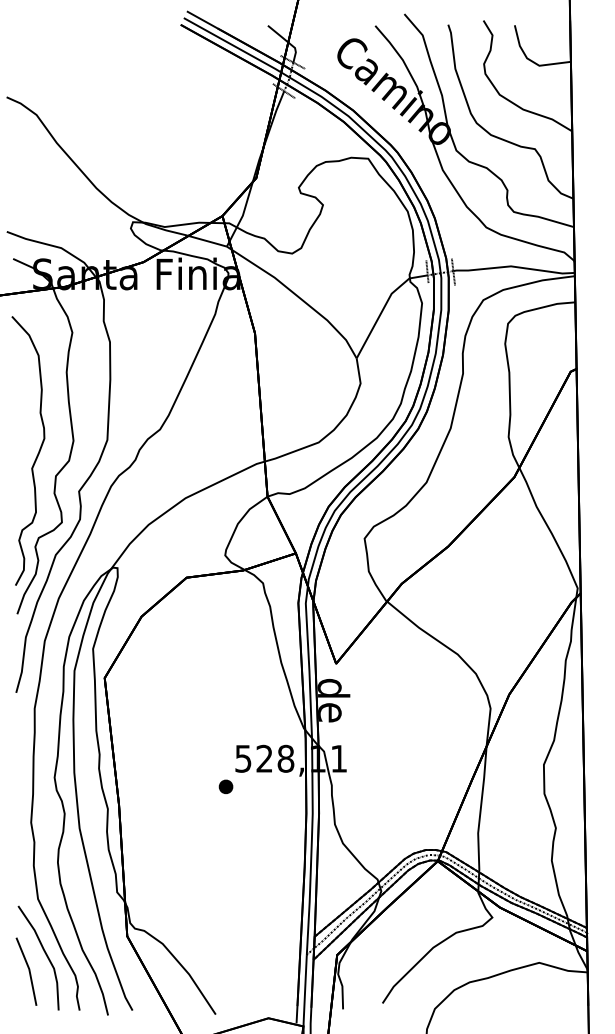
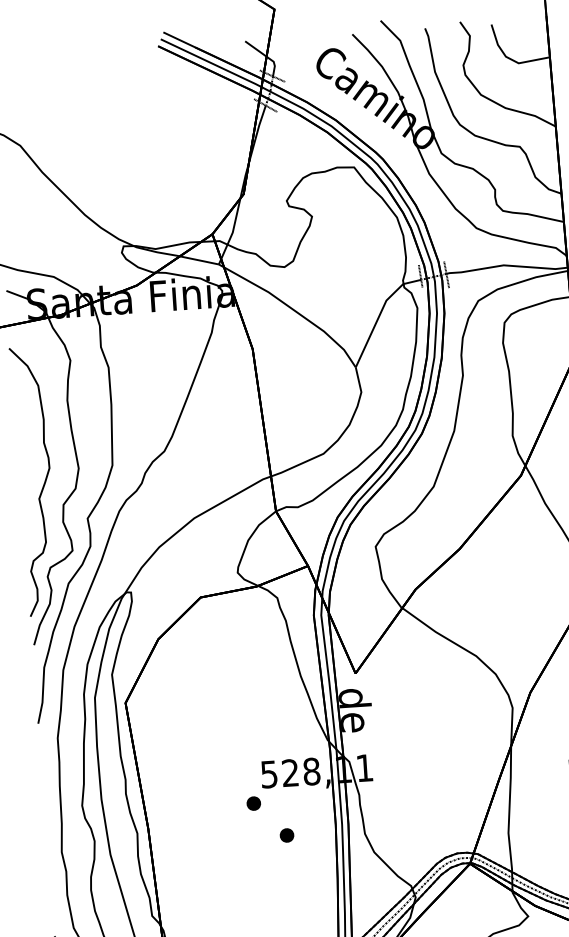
part: (256, 820) -> (286, 835), added

